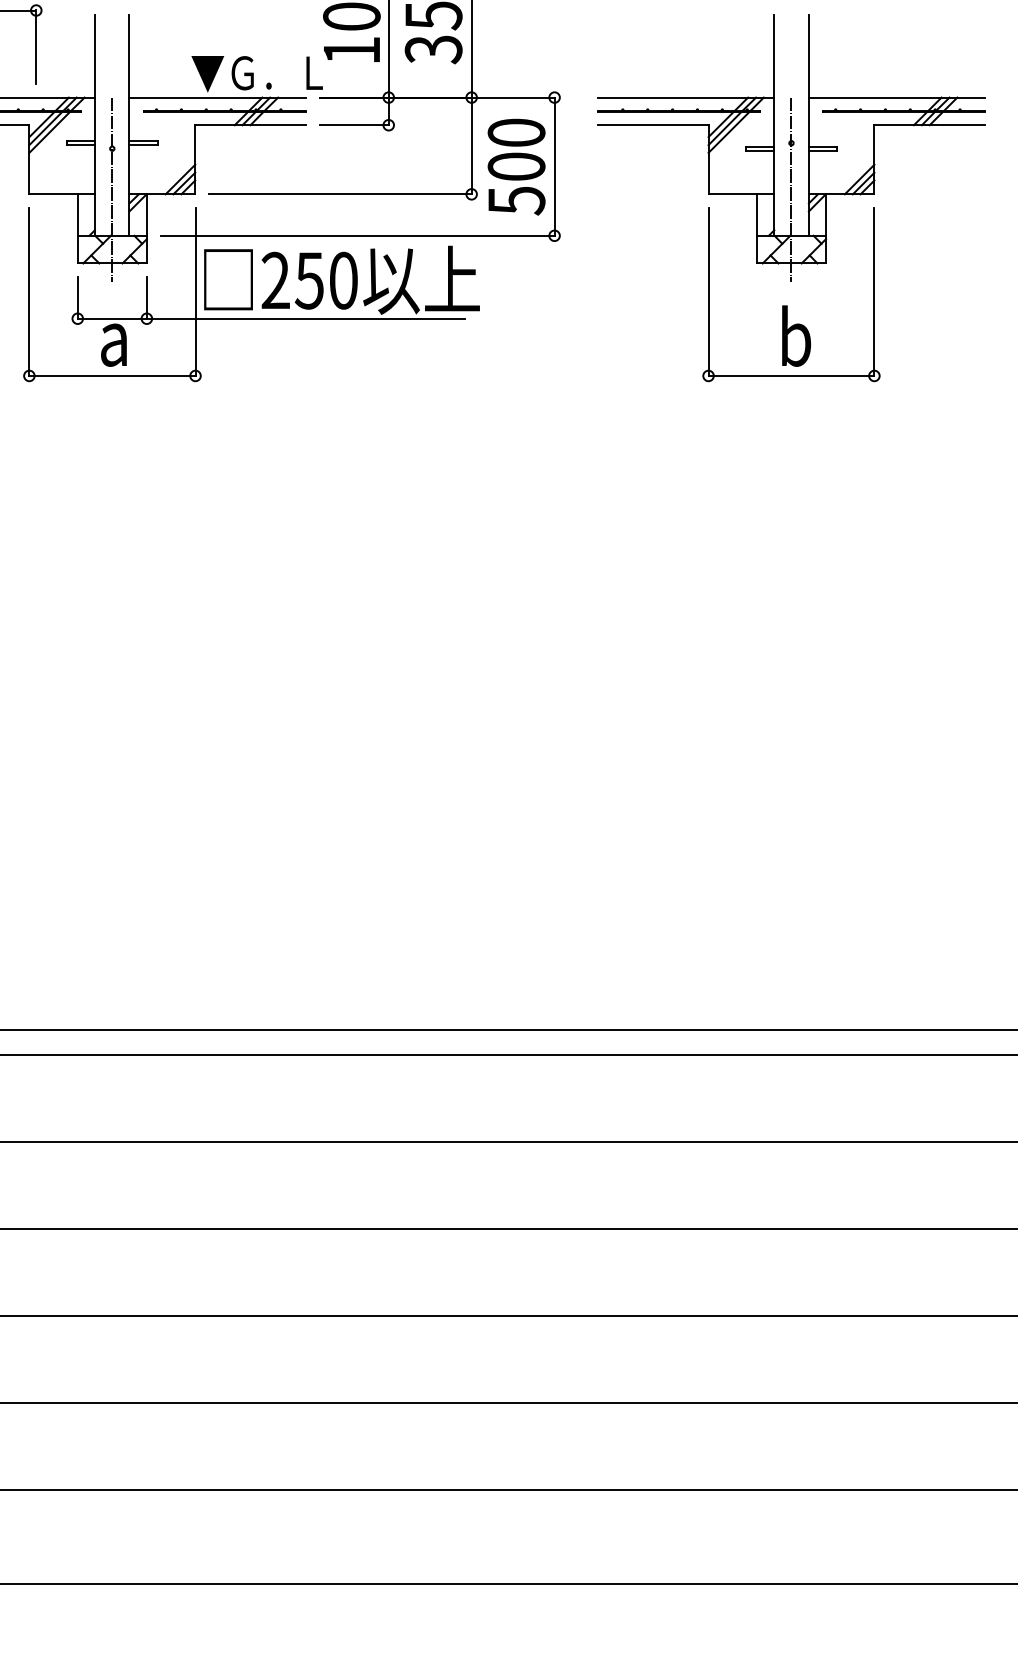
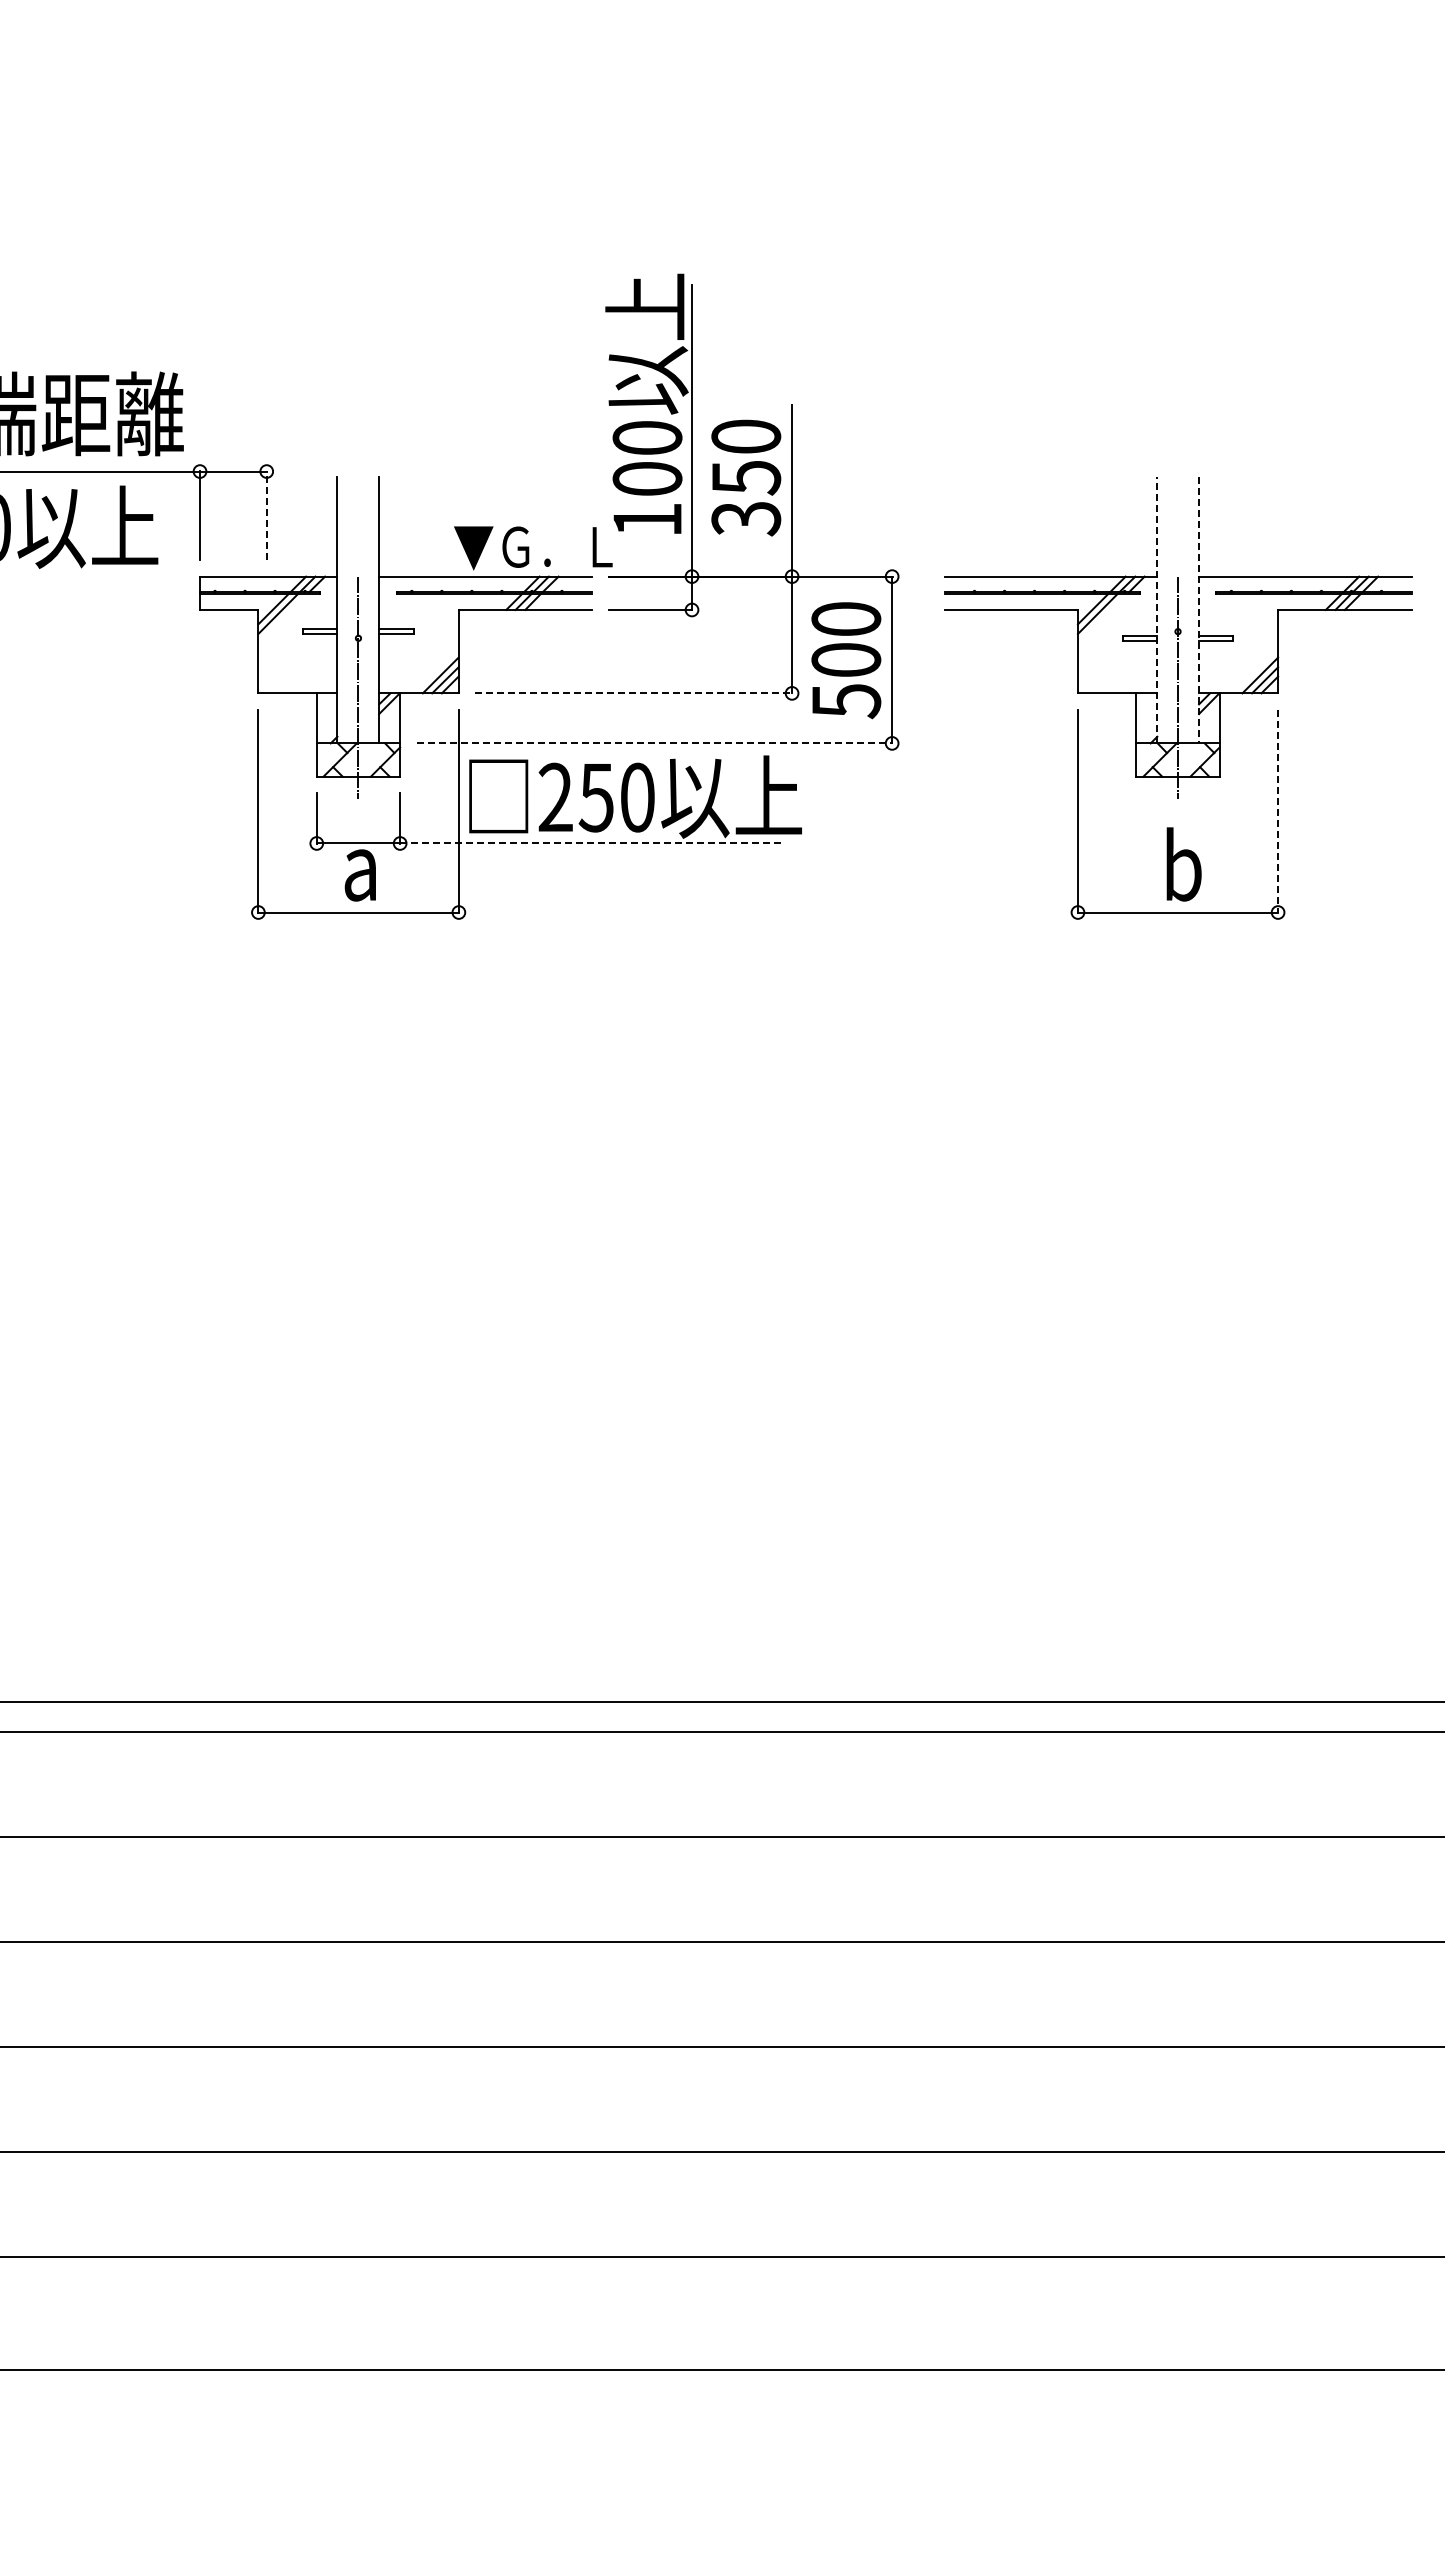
line: (36, 46) -> (266, 515), solid -> dashed
line: (774, 124) -> (1157, 609), solid -> dashed
line: (809, 125) -> (1199, 610), solid -> dashed
line: (49, 132) -> (282, 618), removed
line: (728, 132) -> (1102, 618), removed
line: (340, 194) -> (633, 693), solid -> dashed
line: (357, 235) -> (654, 743), solid -> dashed
line: (874, 292) -> (1278, 811), solid -> dashed
line: (305, 318) -> (591, 843), solid -> dashed

